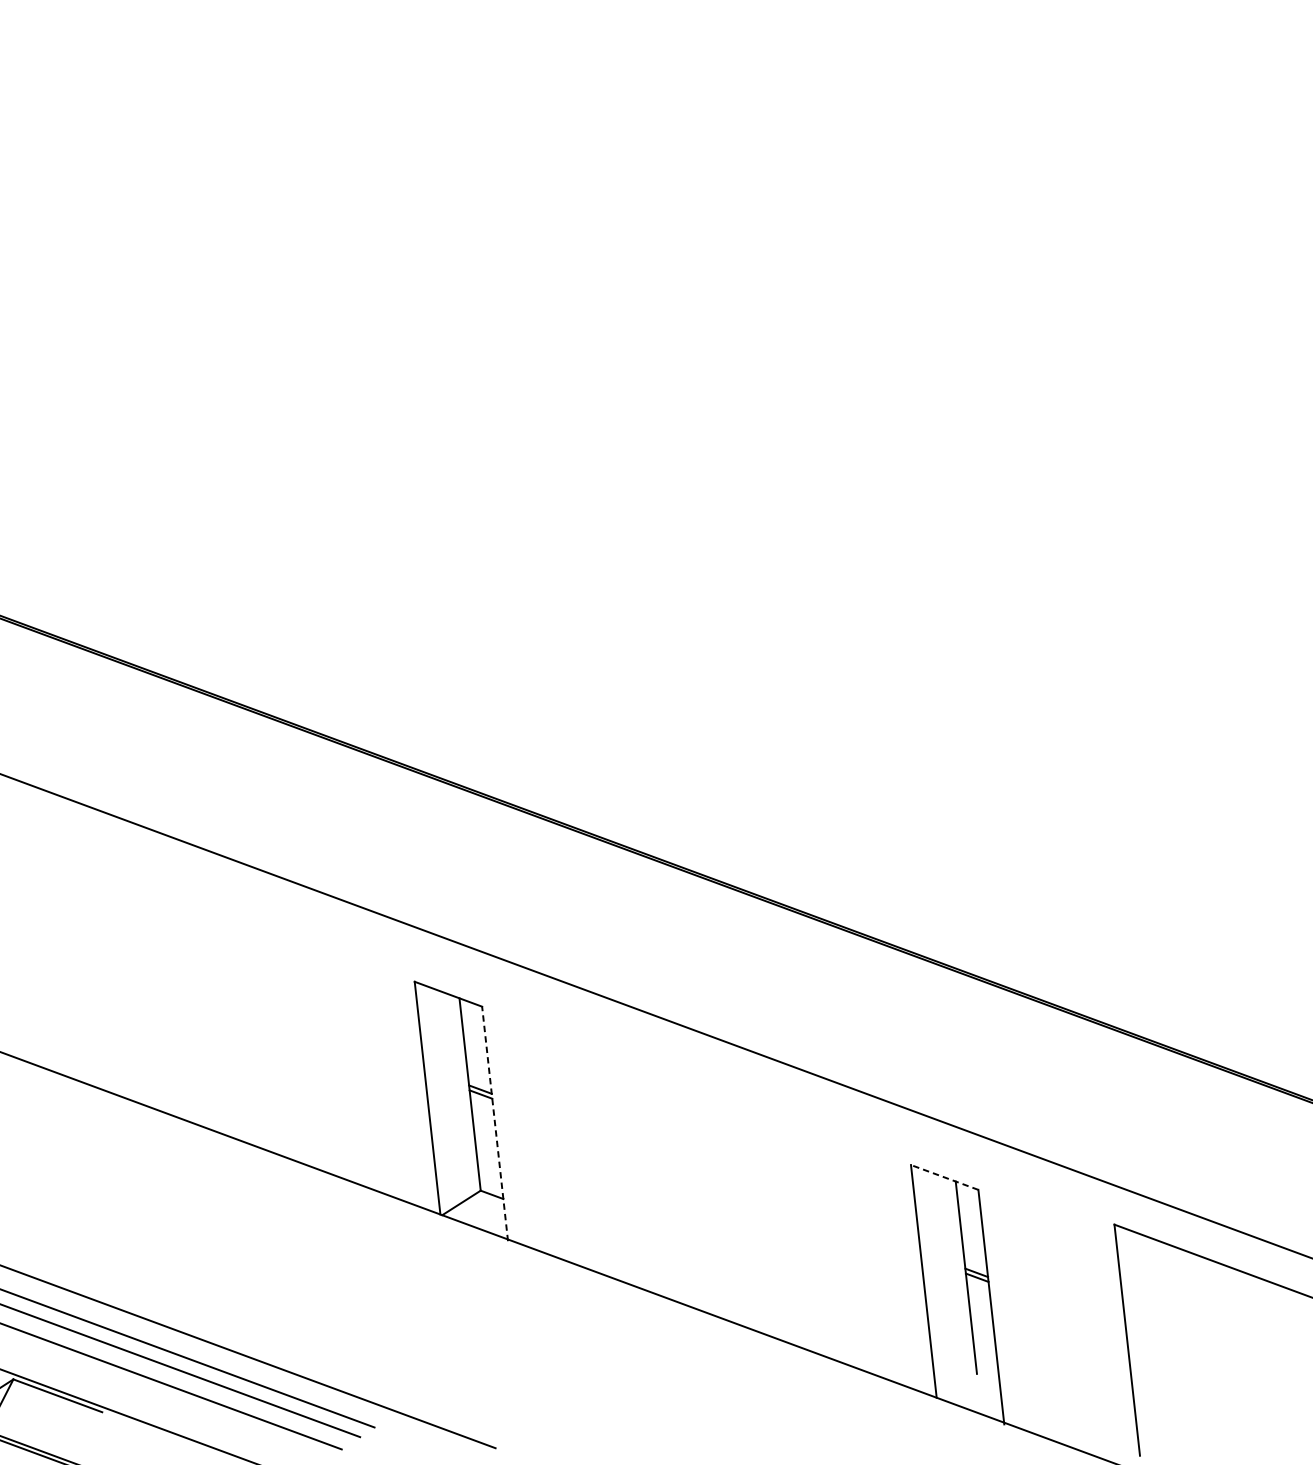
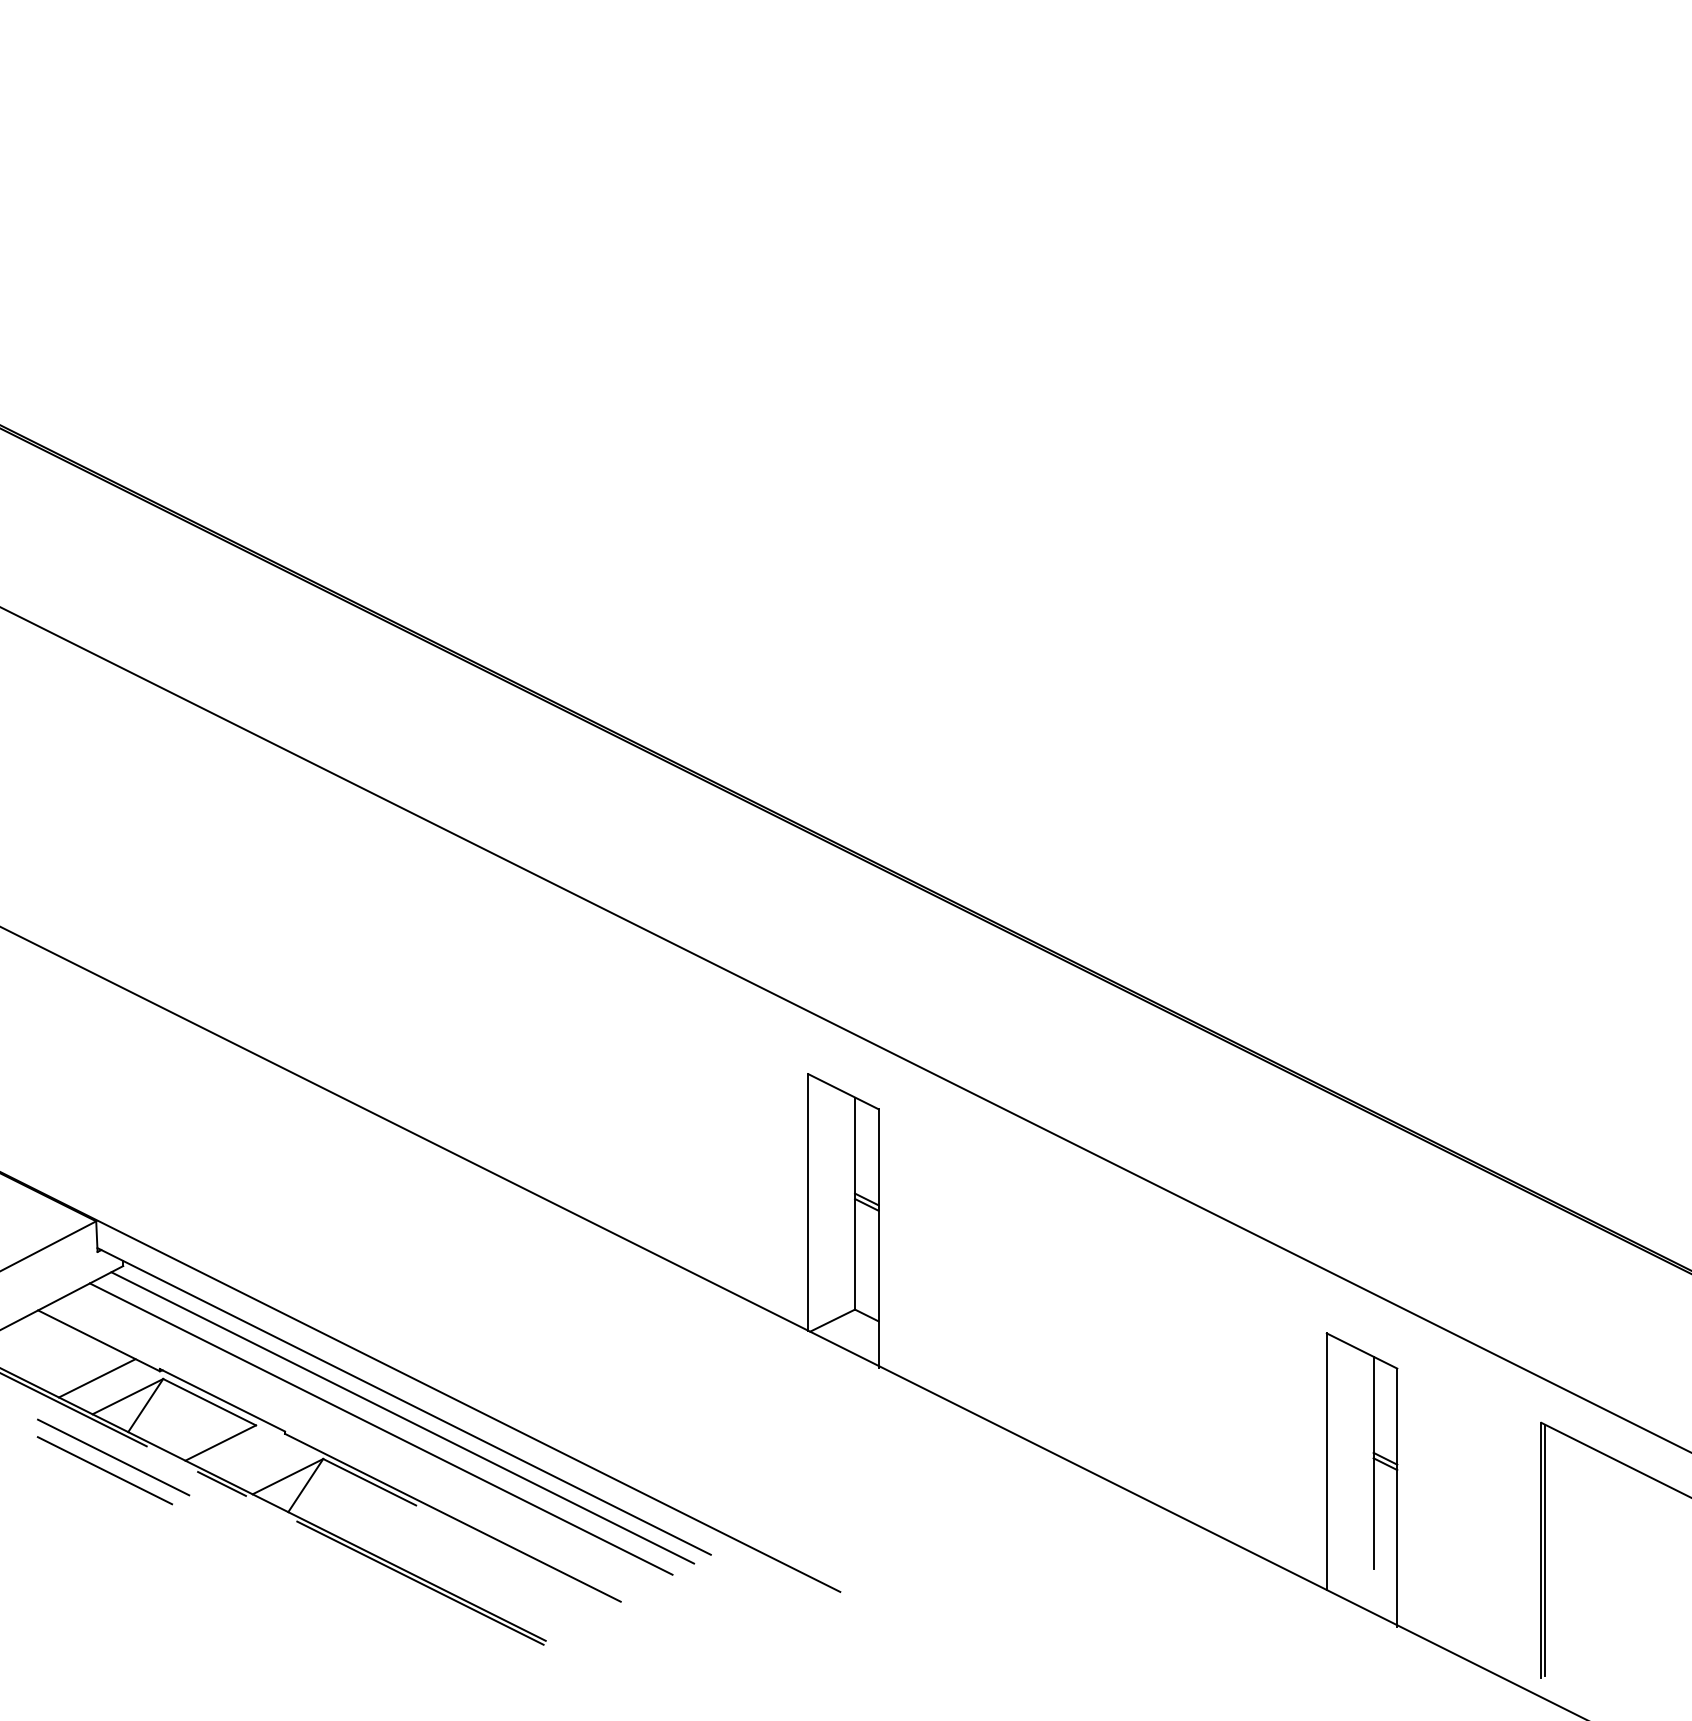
line: (494, 1123) -> (878, 1238), dashed -> solid
line: (944, 1177) -> (1361, 1350), dashed -> solid
line: (1130, 1339) -> (1544, 1549), added

